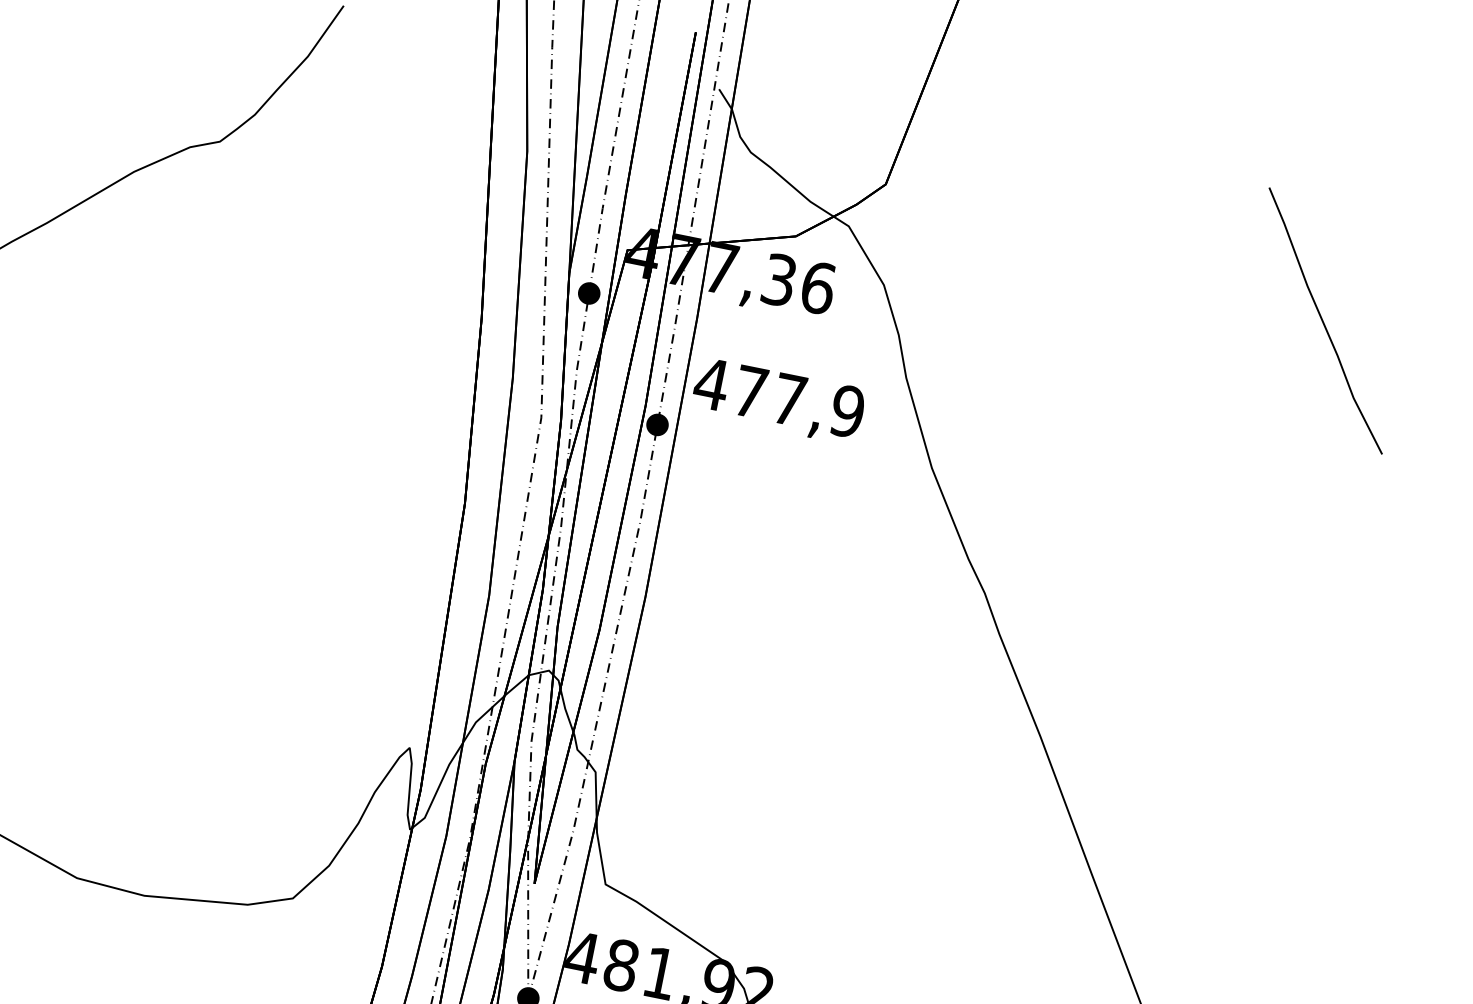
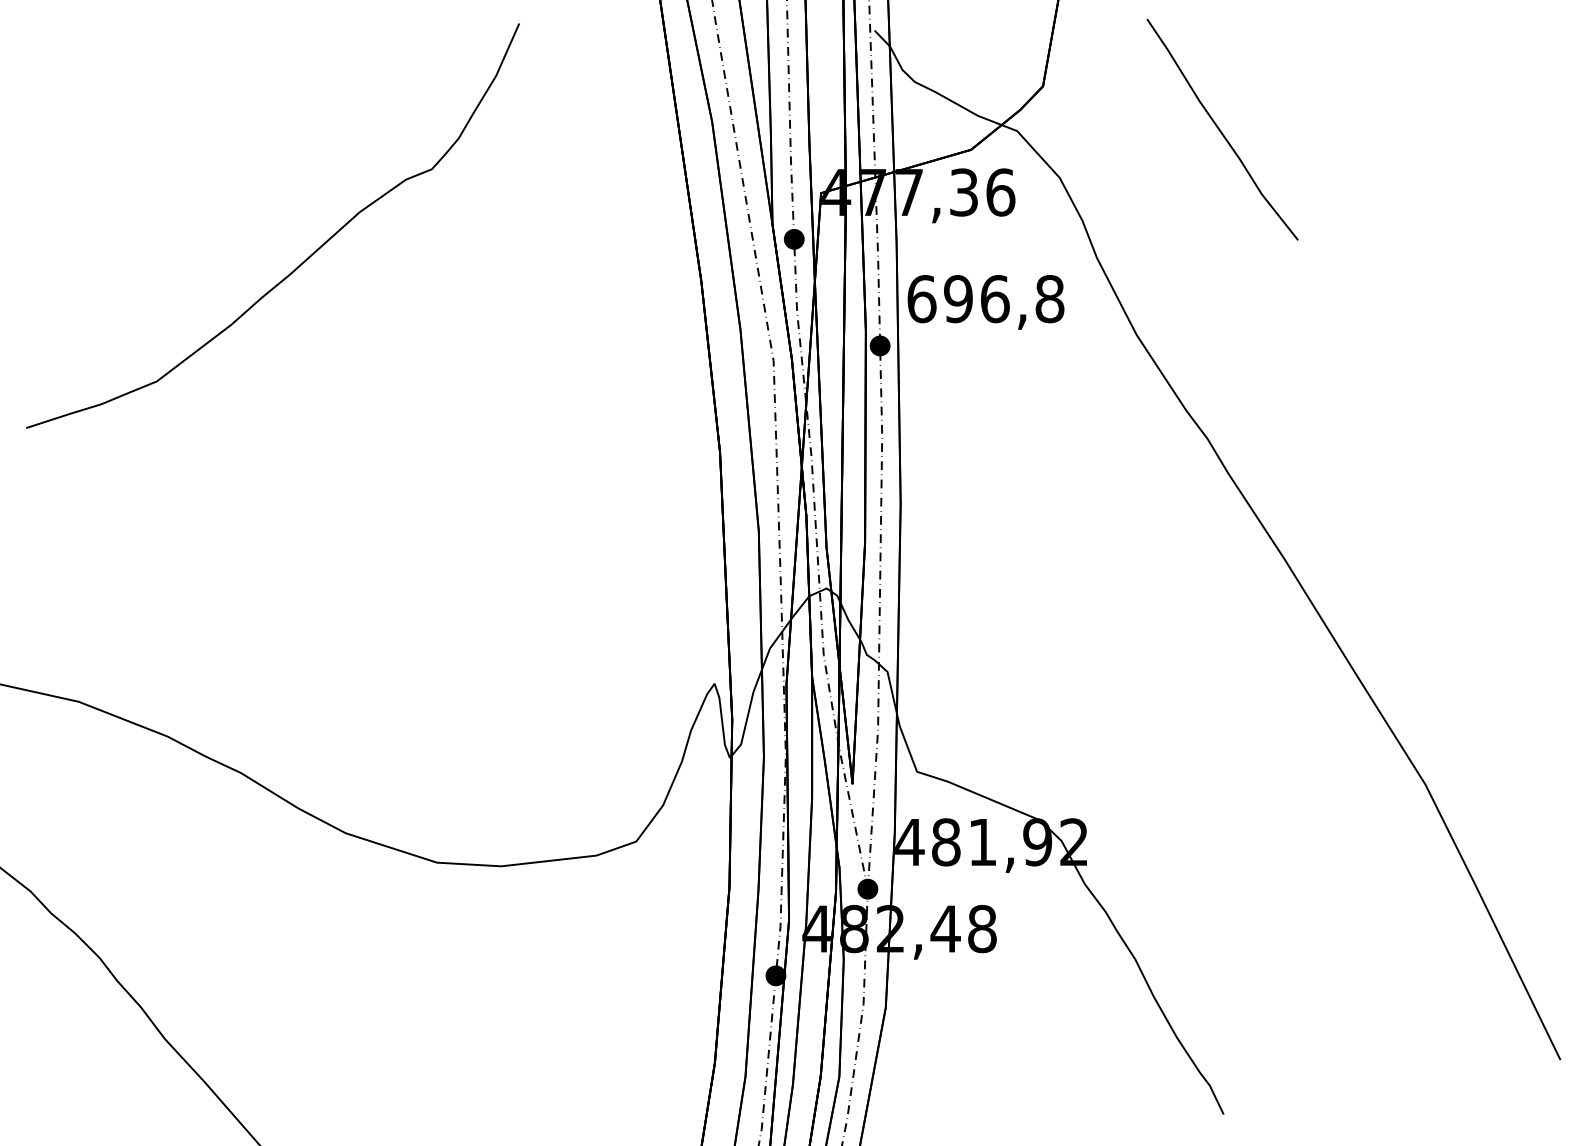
curve: (1324, 321) -> (1221, 130), moved
text: (779, 398) -> (985, 299), 477,9 -> 696,8

